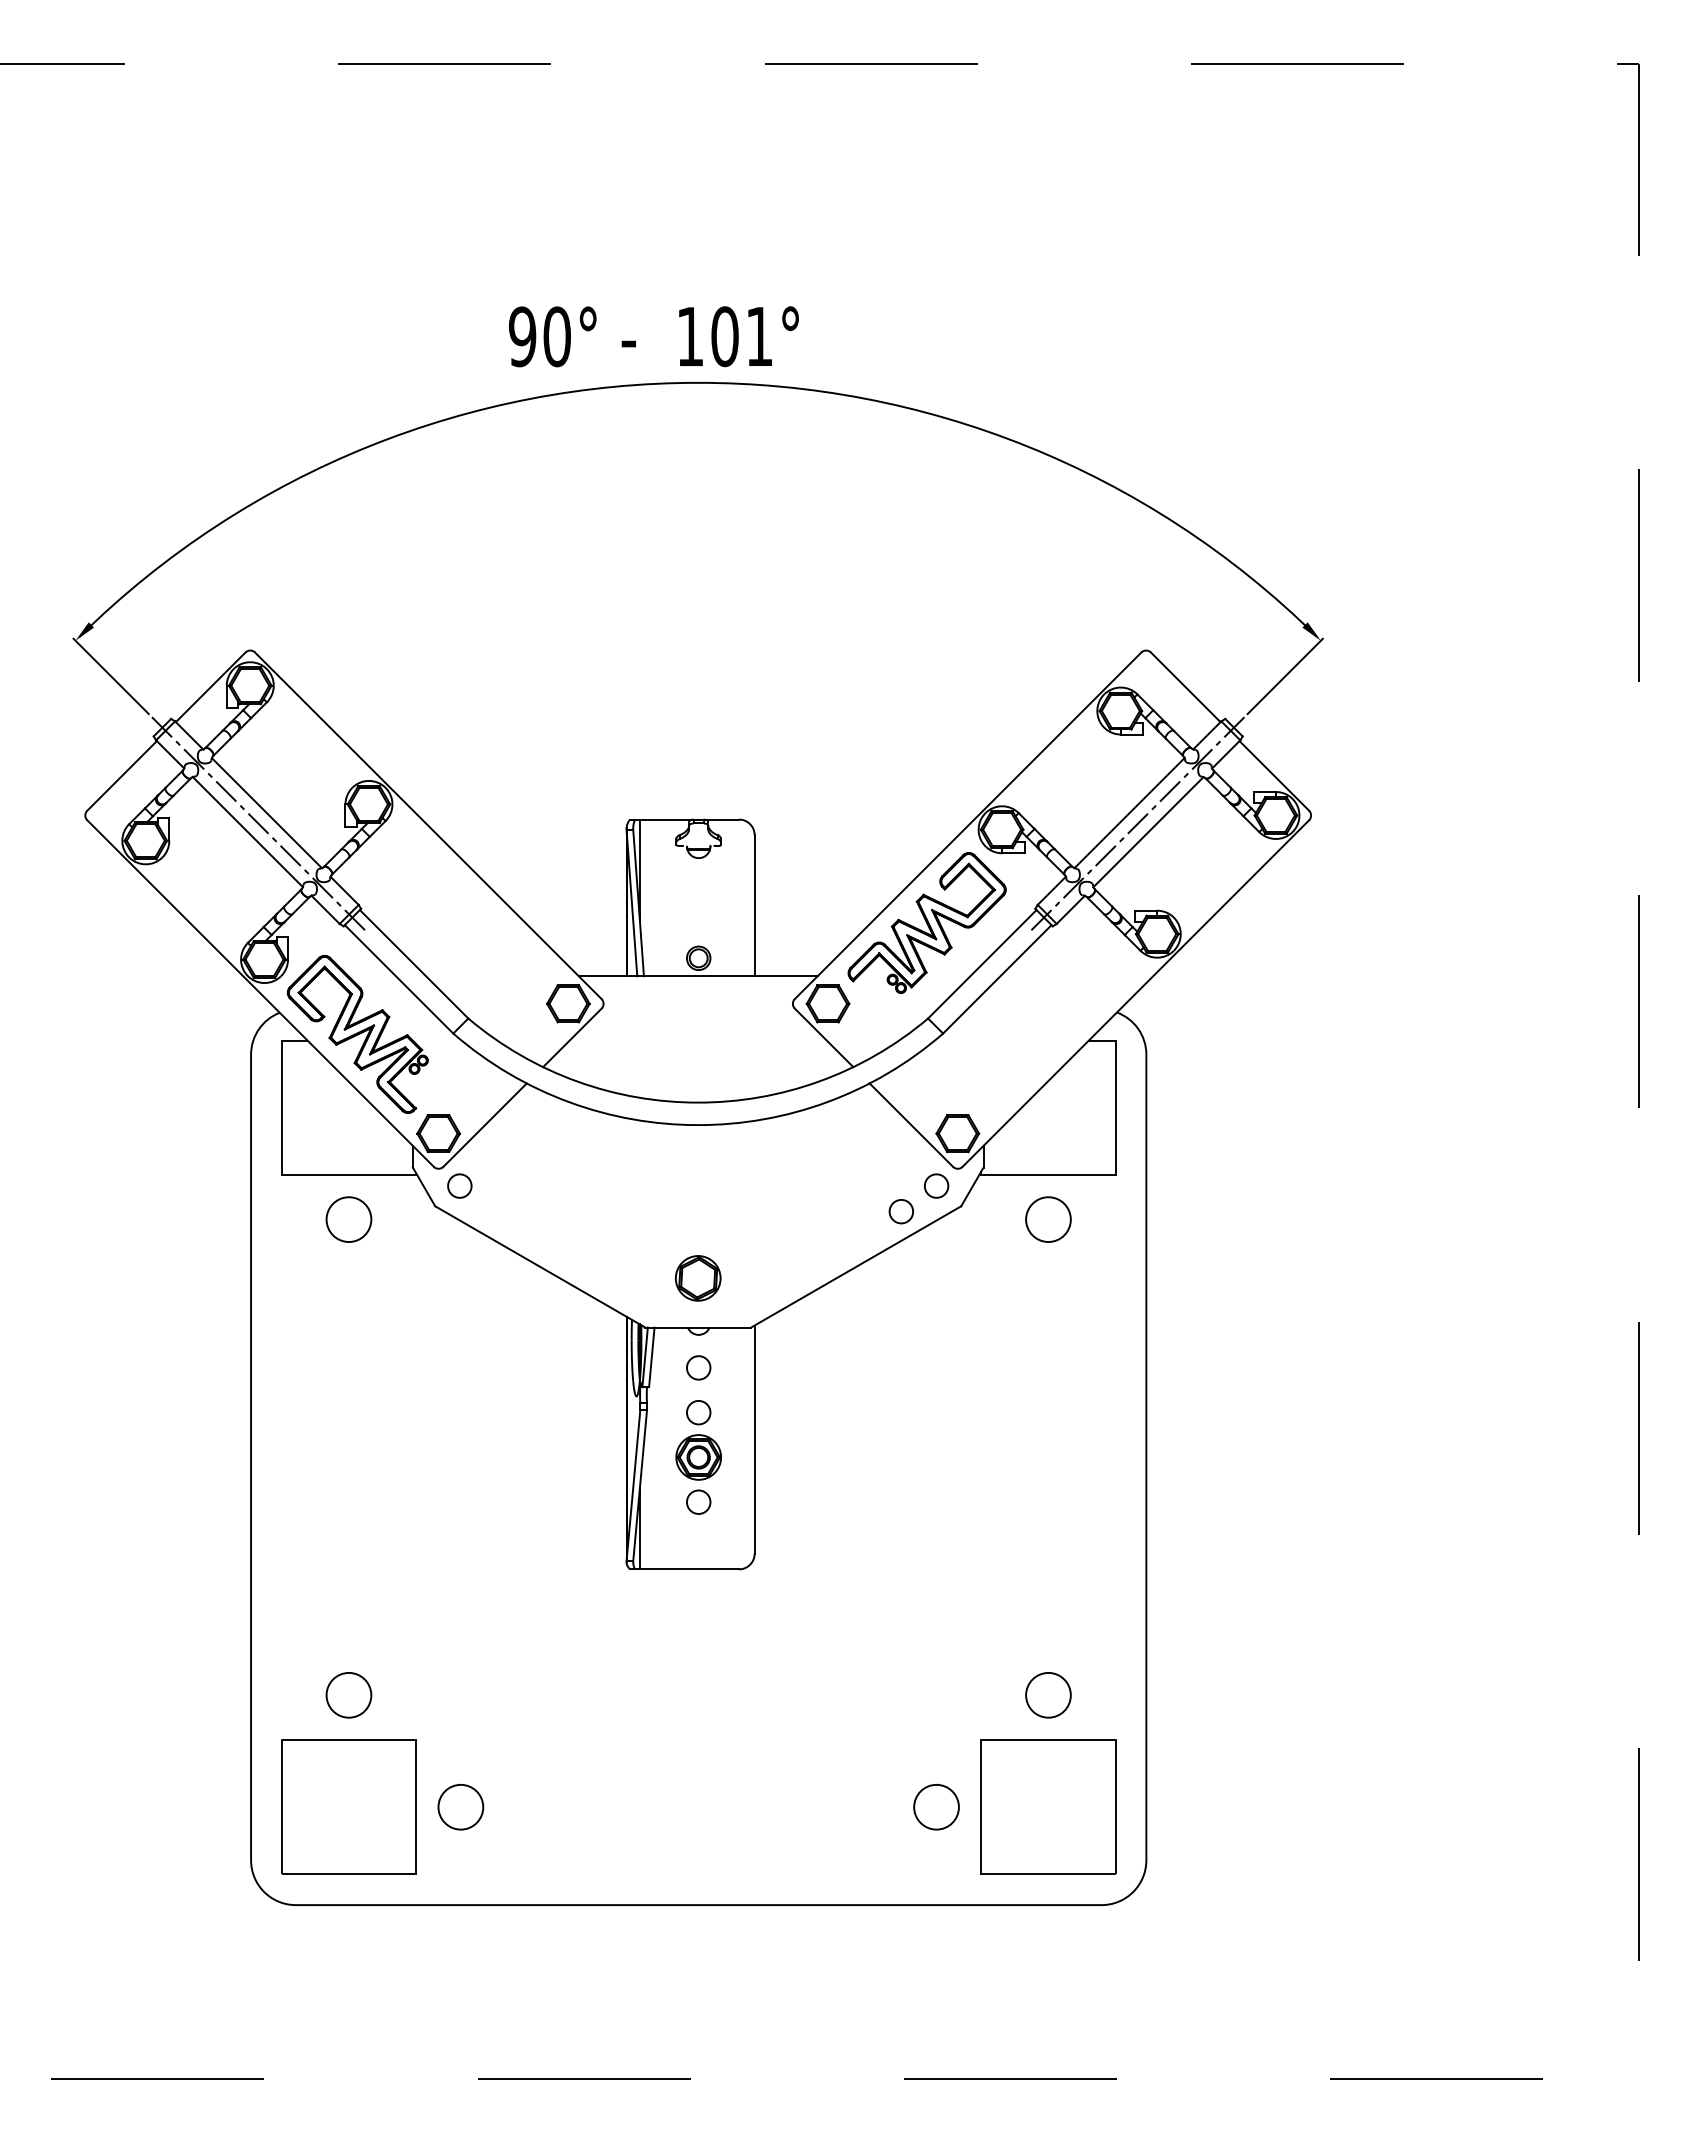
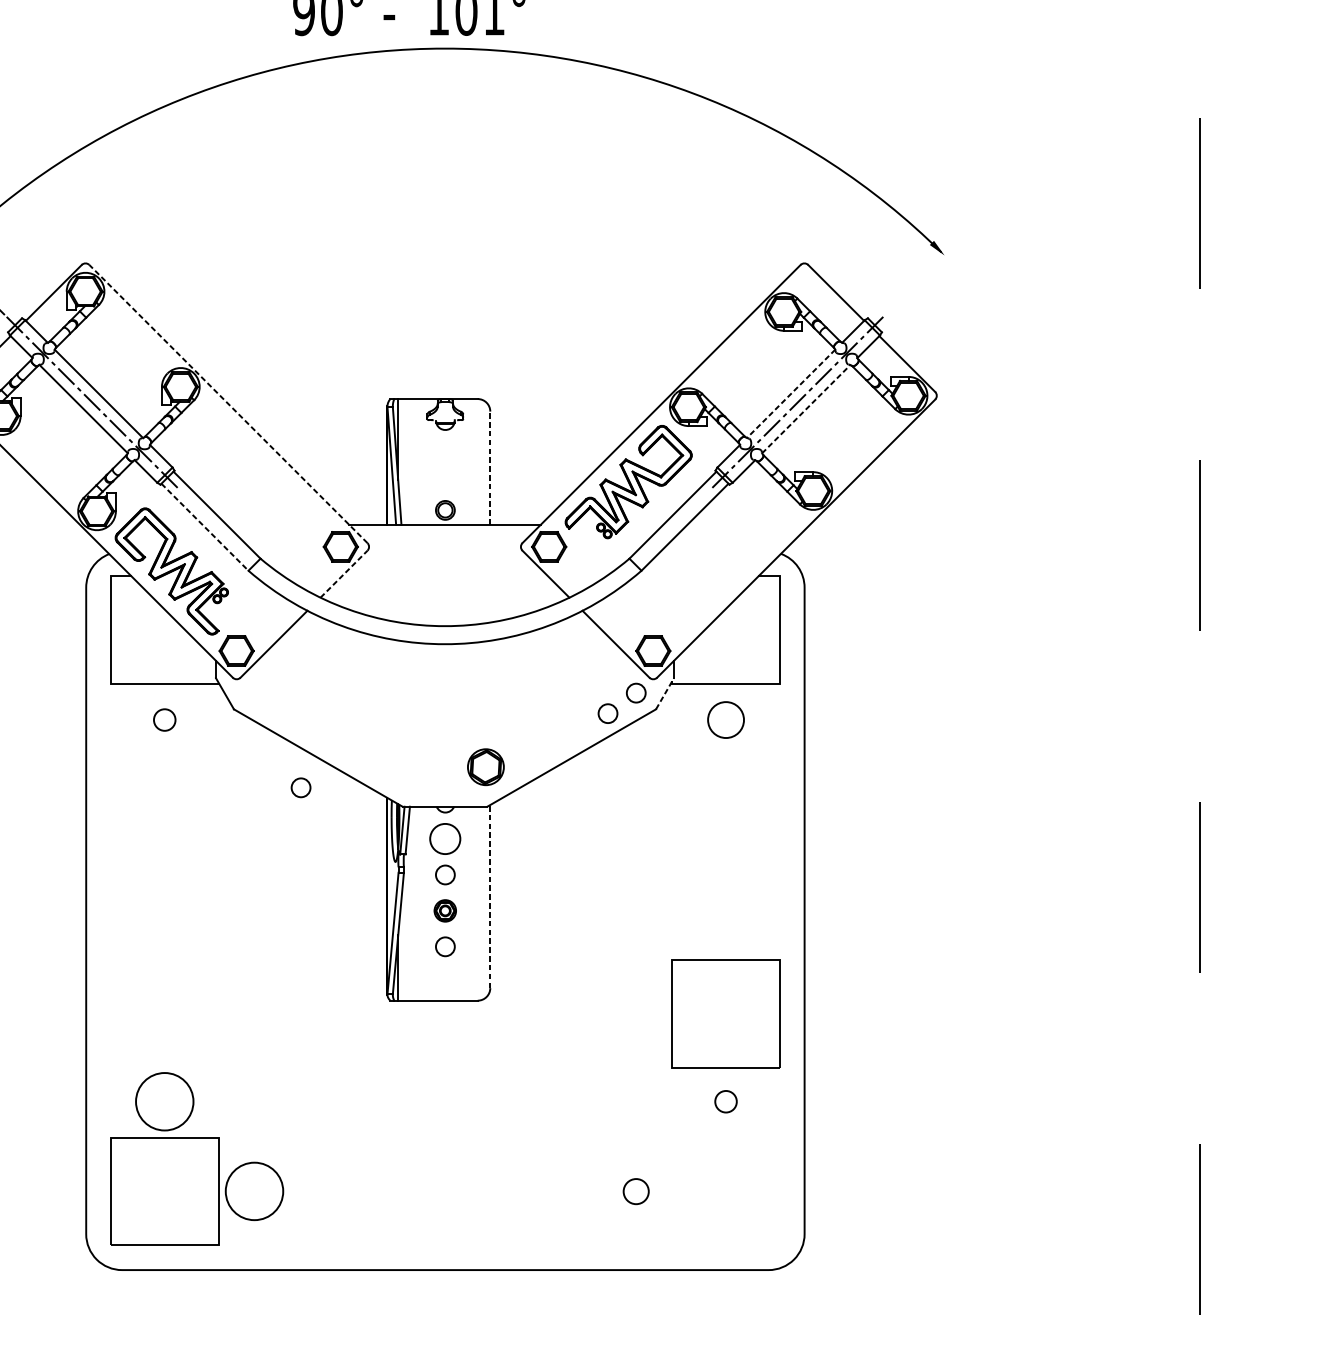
line: (1284, 676) -> (915, 284), removed
line: (1129, 813) -> (791, 394), solid -> dashed
line: (427, 825) -> (227, 403), solid -> dashed
line: (1148, 832) -> (806, 409), solid -> dashed
line: (754, 905) -> (490, 468), solid -> dashed
line: (399, 979) -> (205, 527), solid -> dashed
line: (572, 1037) -> (344, 573), solid -> dashed
circle: (459, 1185) -> (300, 787), moved
line: (972, 1186) -> (665, 693), solid -> dashed
circle: (348, 1219) -> (164, 719), size x0.6
part: (698, 1278) -> (486, 767), moved
circle: (698, 1367) -> (445, 838), size x1.6
line: (754, 1439) -> (490, 896), solid -> dashed
part: (698, 1457) -> (445, 910), size x0.6
circle: (348, 1694) -> (164, 1101), size x1.6
circle: (1048, 1694) -> (726, 1101), size x0.6
part: (1048, 1806) -> (726, 1013), moved
circle: (460, 1807) -> (254, 1191), size x1.6
circle: (936, 1807) -> (636, 1191), size x0.7

